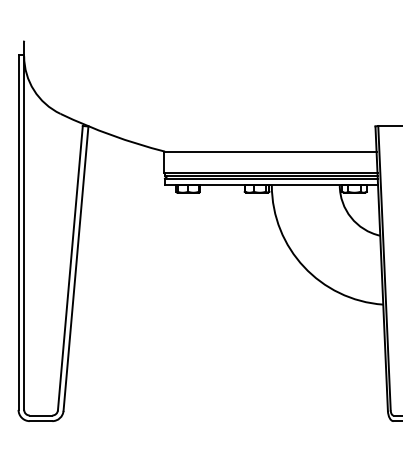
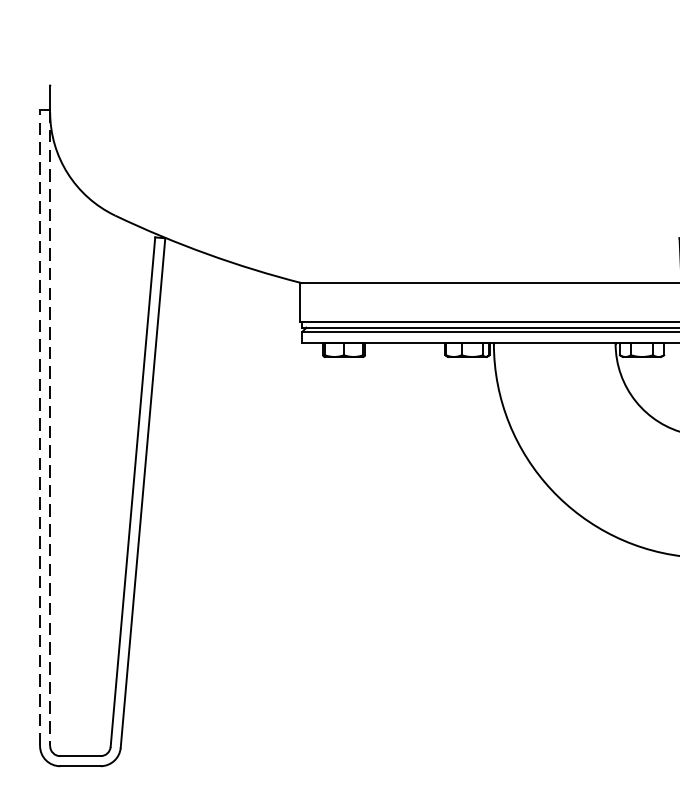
line: (18, 231) -> (39, 426), solid -> dashed
line: (24, 232) -> (50, 428), solid -> dashed

